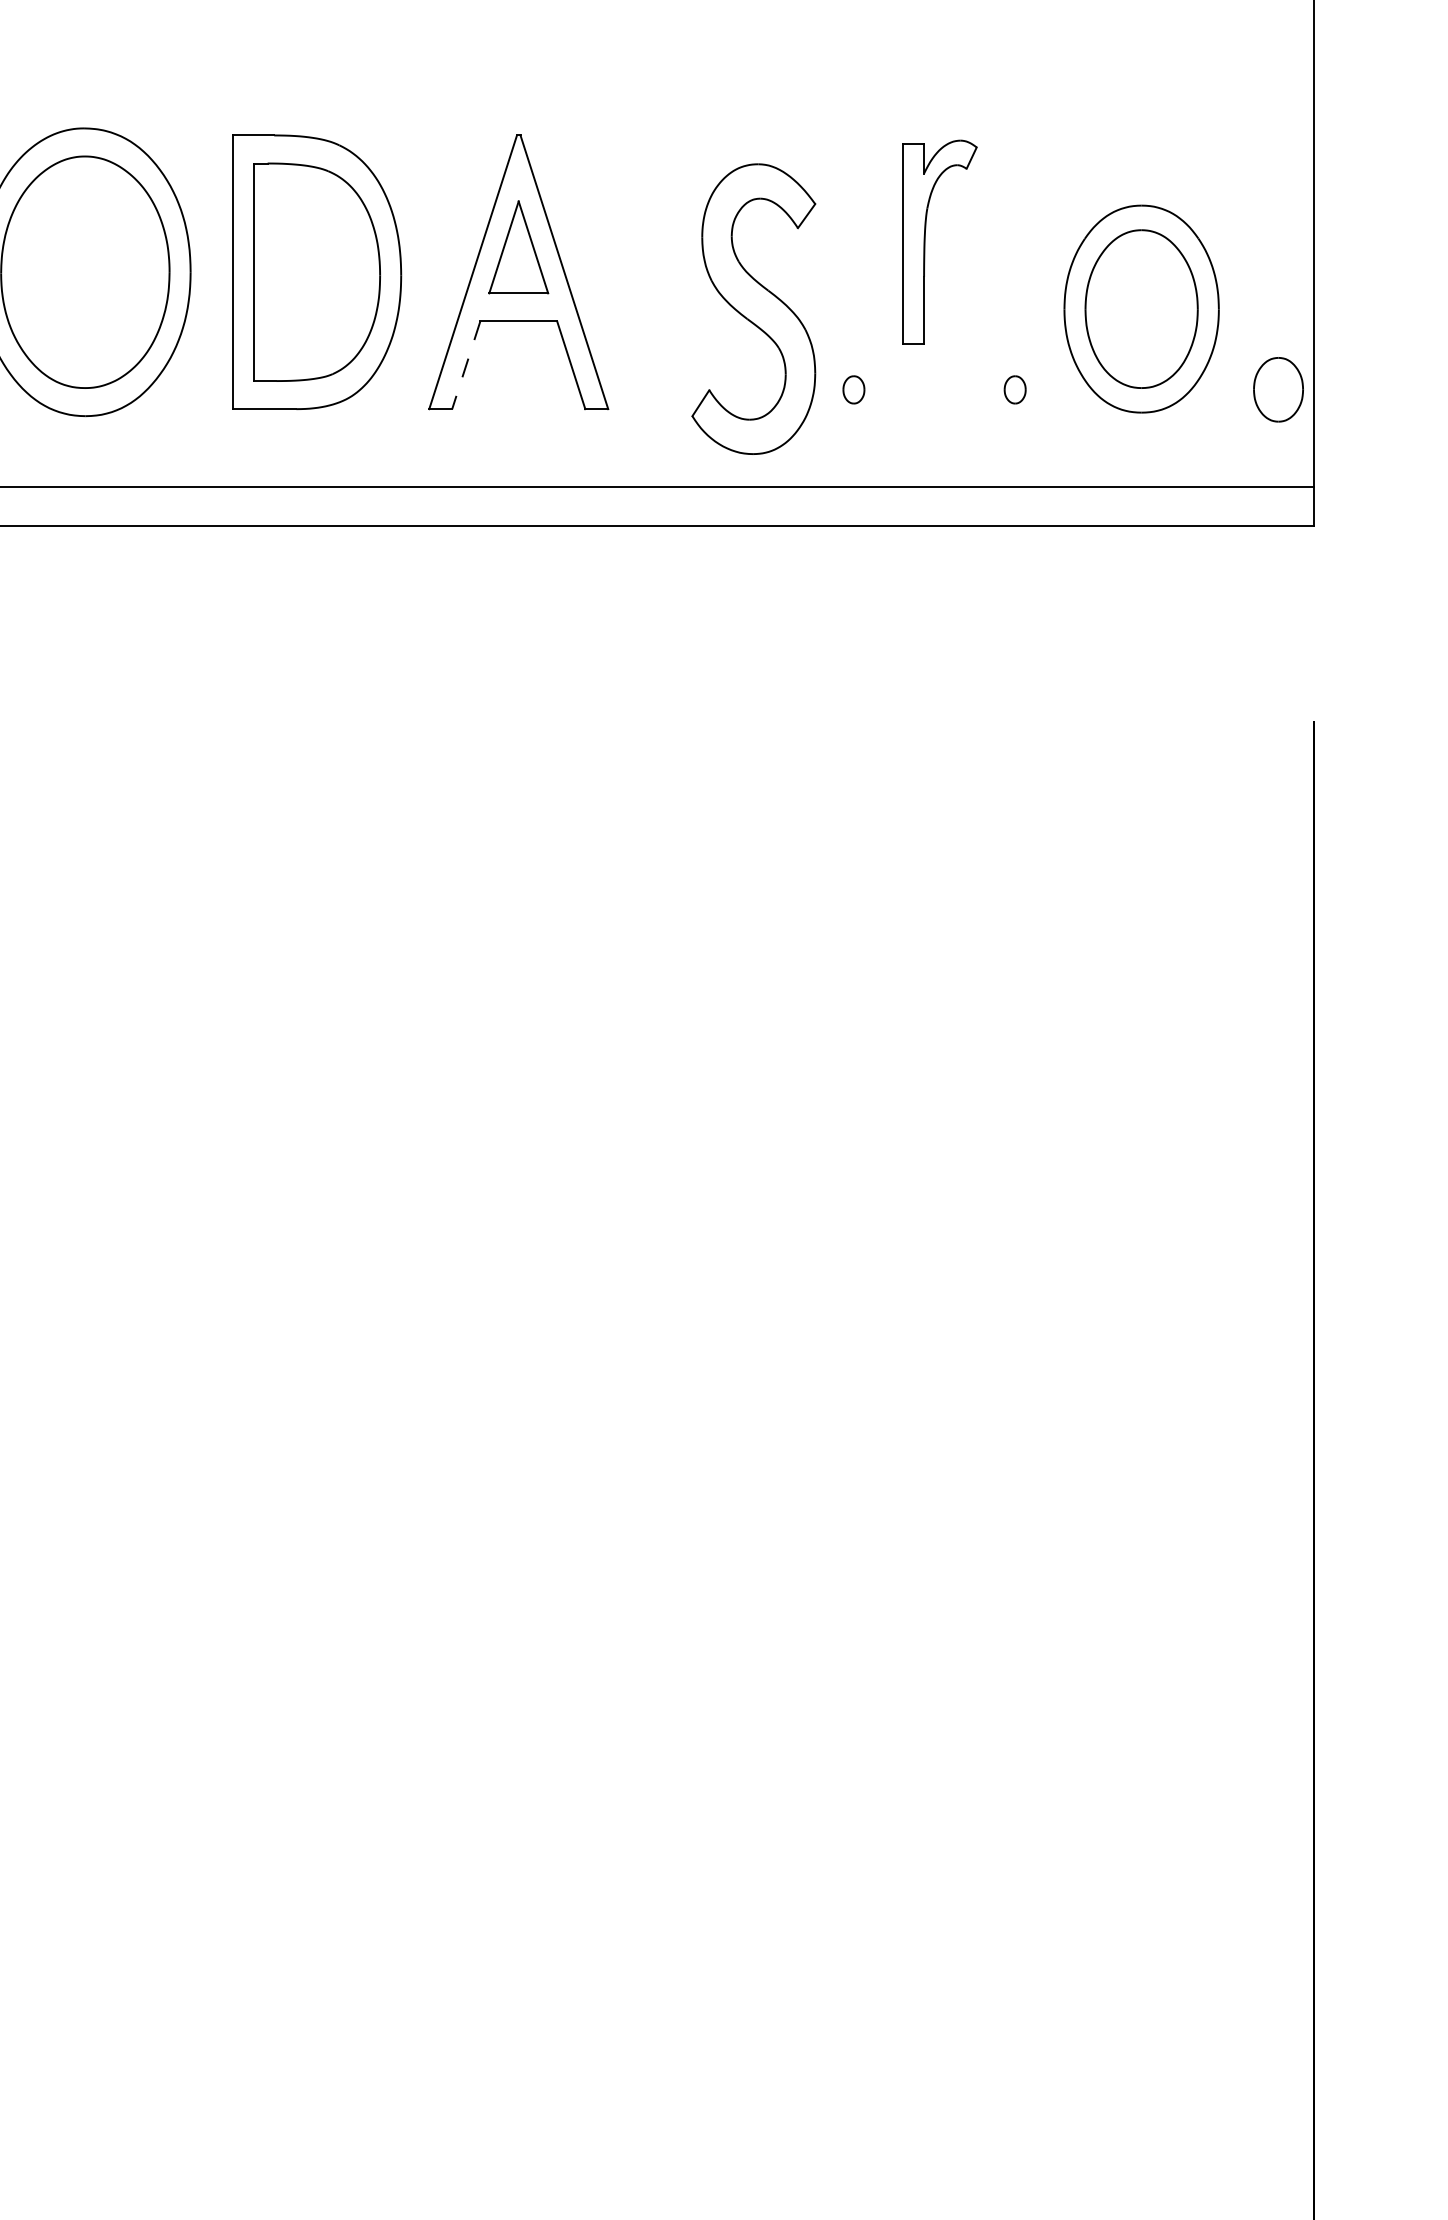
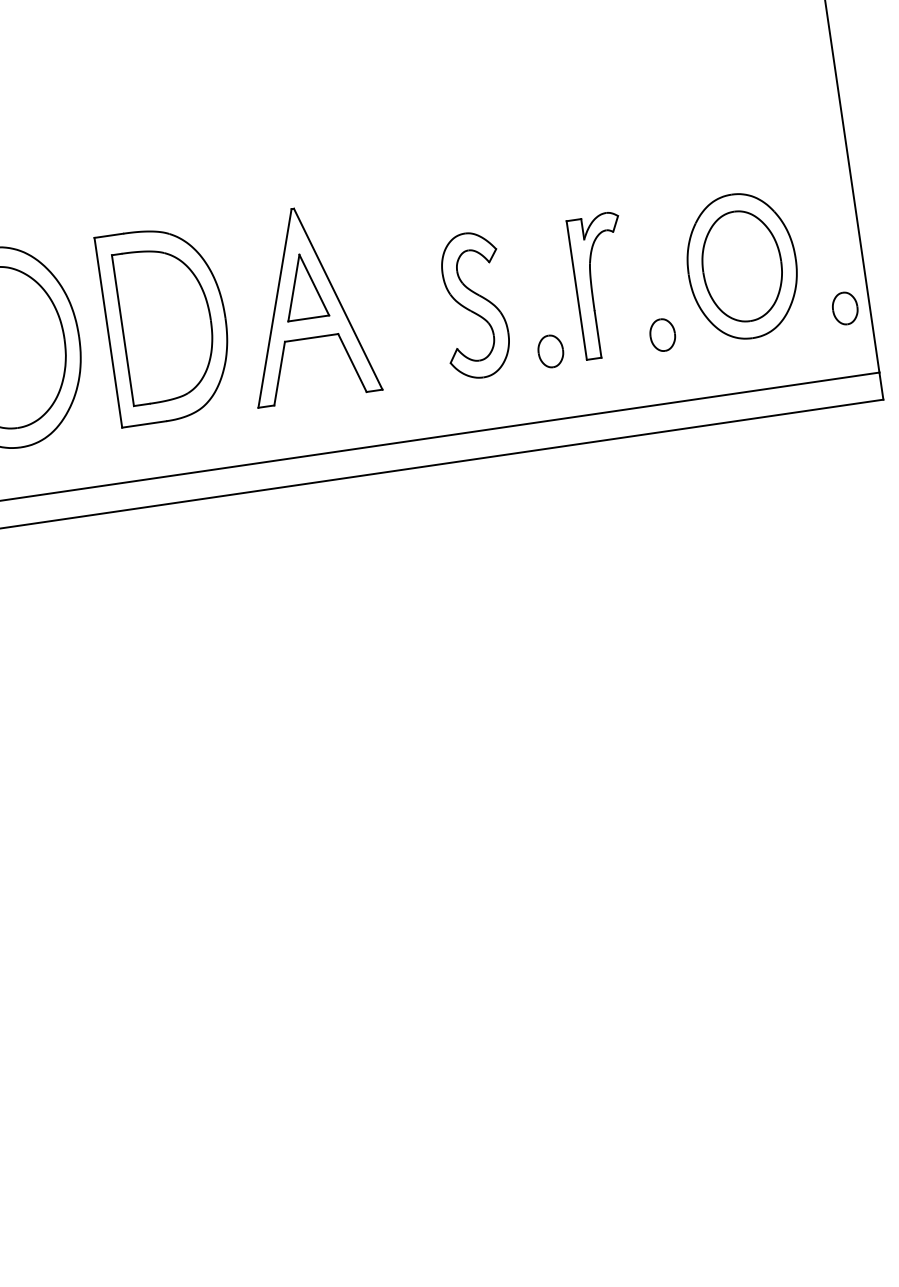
part: (925, 241) -> (592, 286), moved
part: (753, 308) -> (473, 305), size x0.71
line: (466, 365) -> (279, 373), dashed -> solid
part: (853, 389) -> (550, 351), size x1.67
part: (1014, 389) -> (662, 334), size x1.67
part: (1278, 389) -> (845, 308), size x0.71

